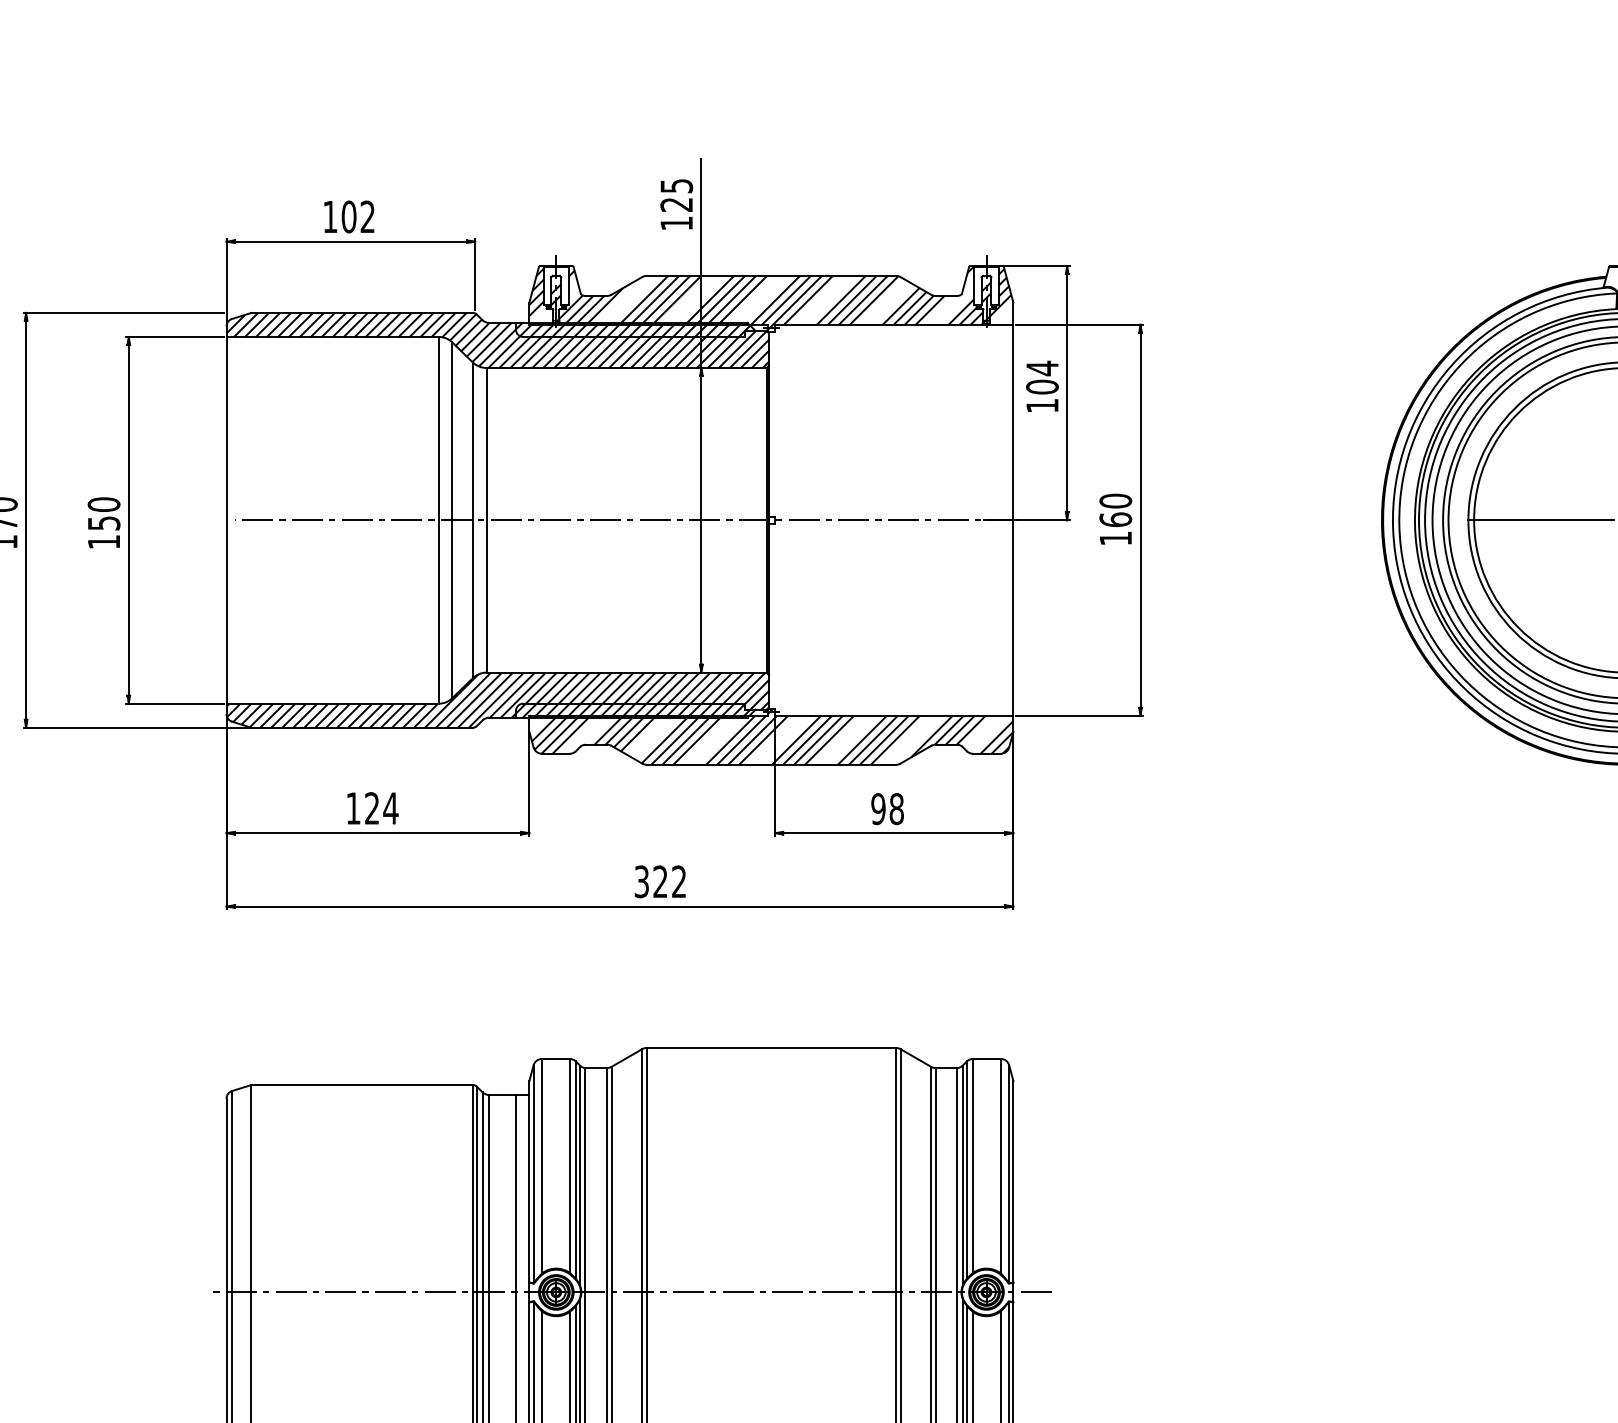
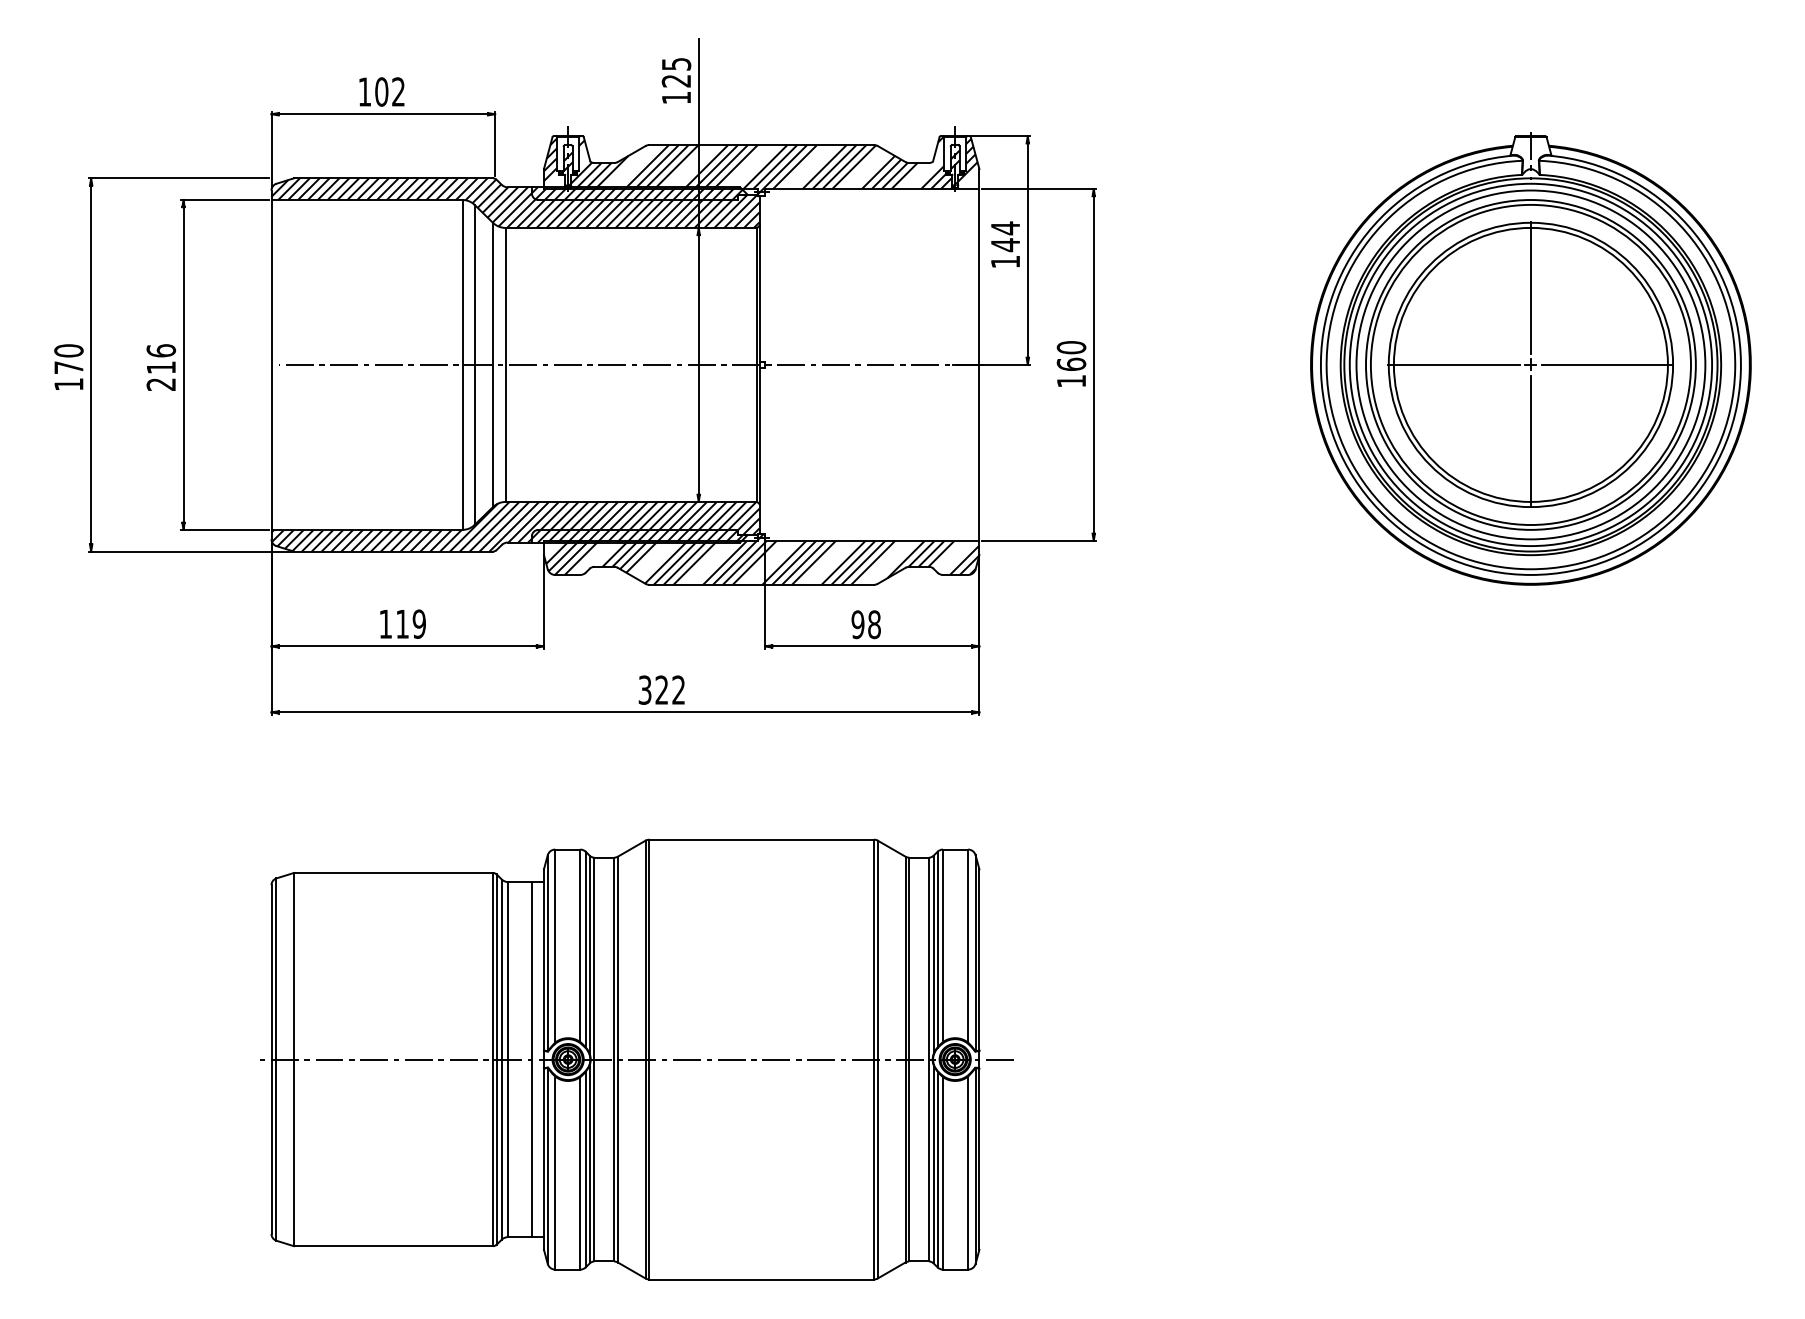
text: (1042, 387) -> (1005, 245), 104 -> 144
text: (104, 523) -> (161, 367), 150 -> 216
text: (382, 807) -> (411, 623), 124 -> 119

